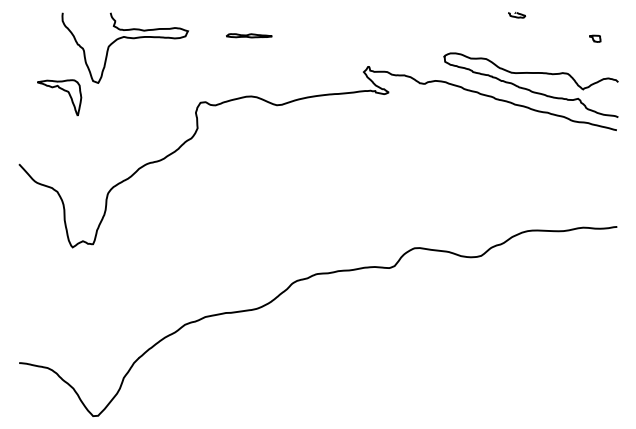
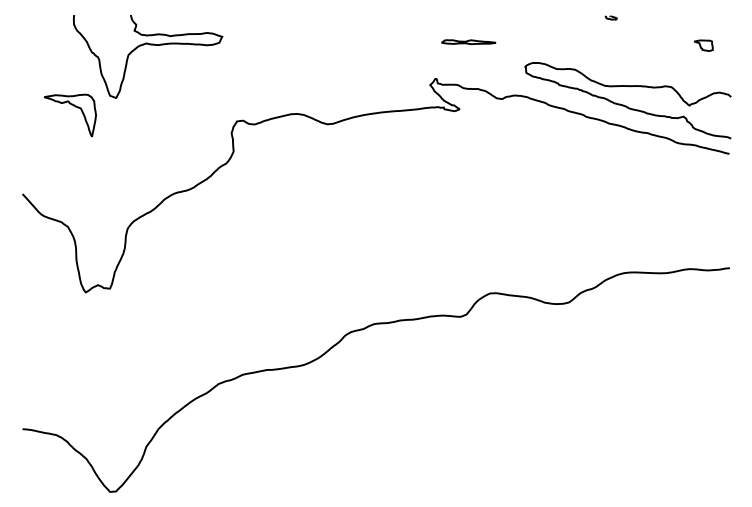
part: (516, 14) -> (610, 17), size x0.6
part: (249, 35) -> (468, 41), moved
part: (594, 38) -> (703, 45), size x1.4

